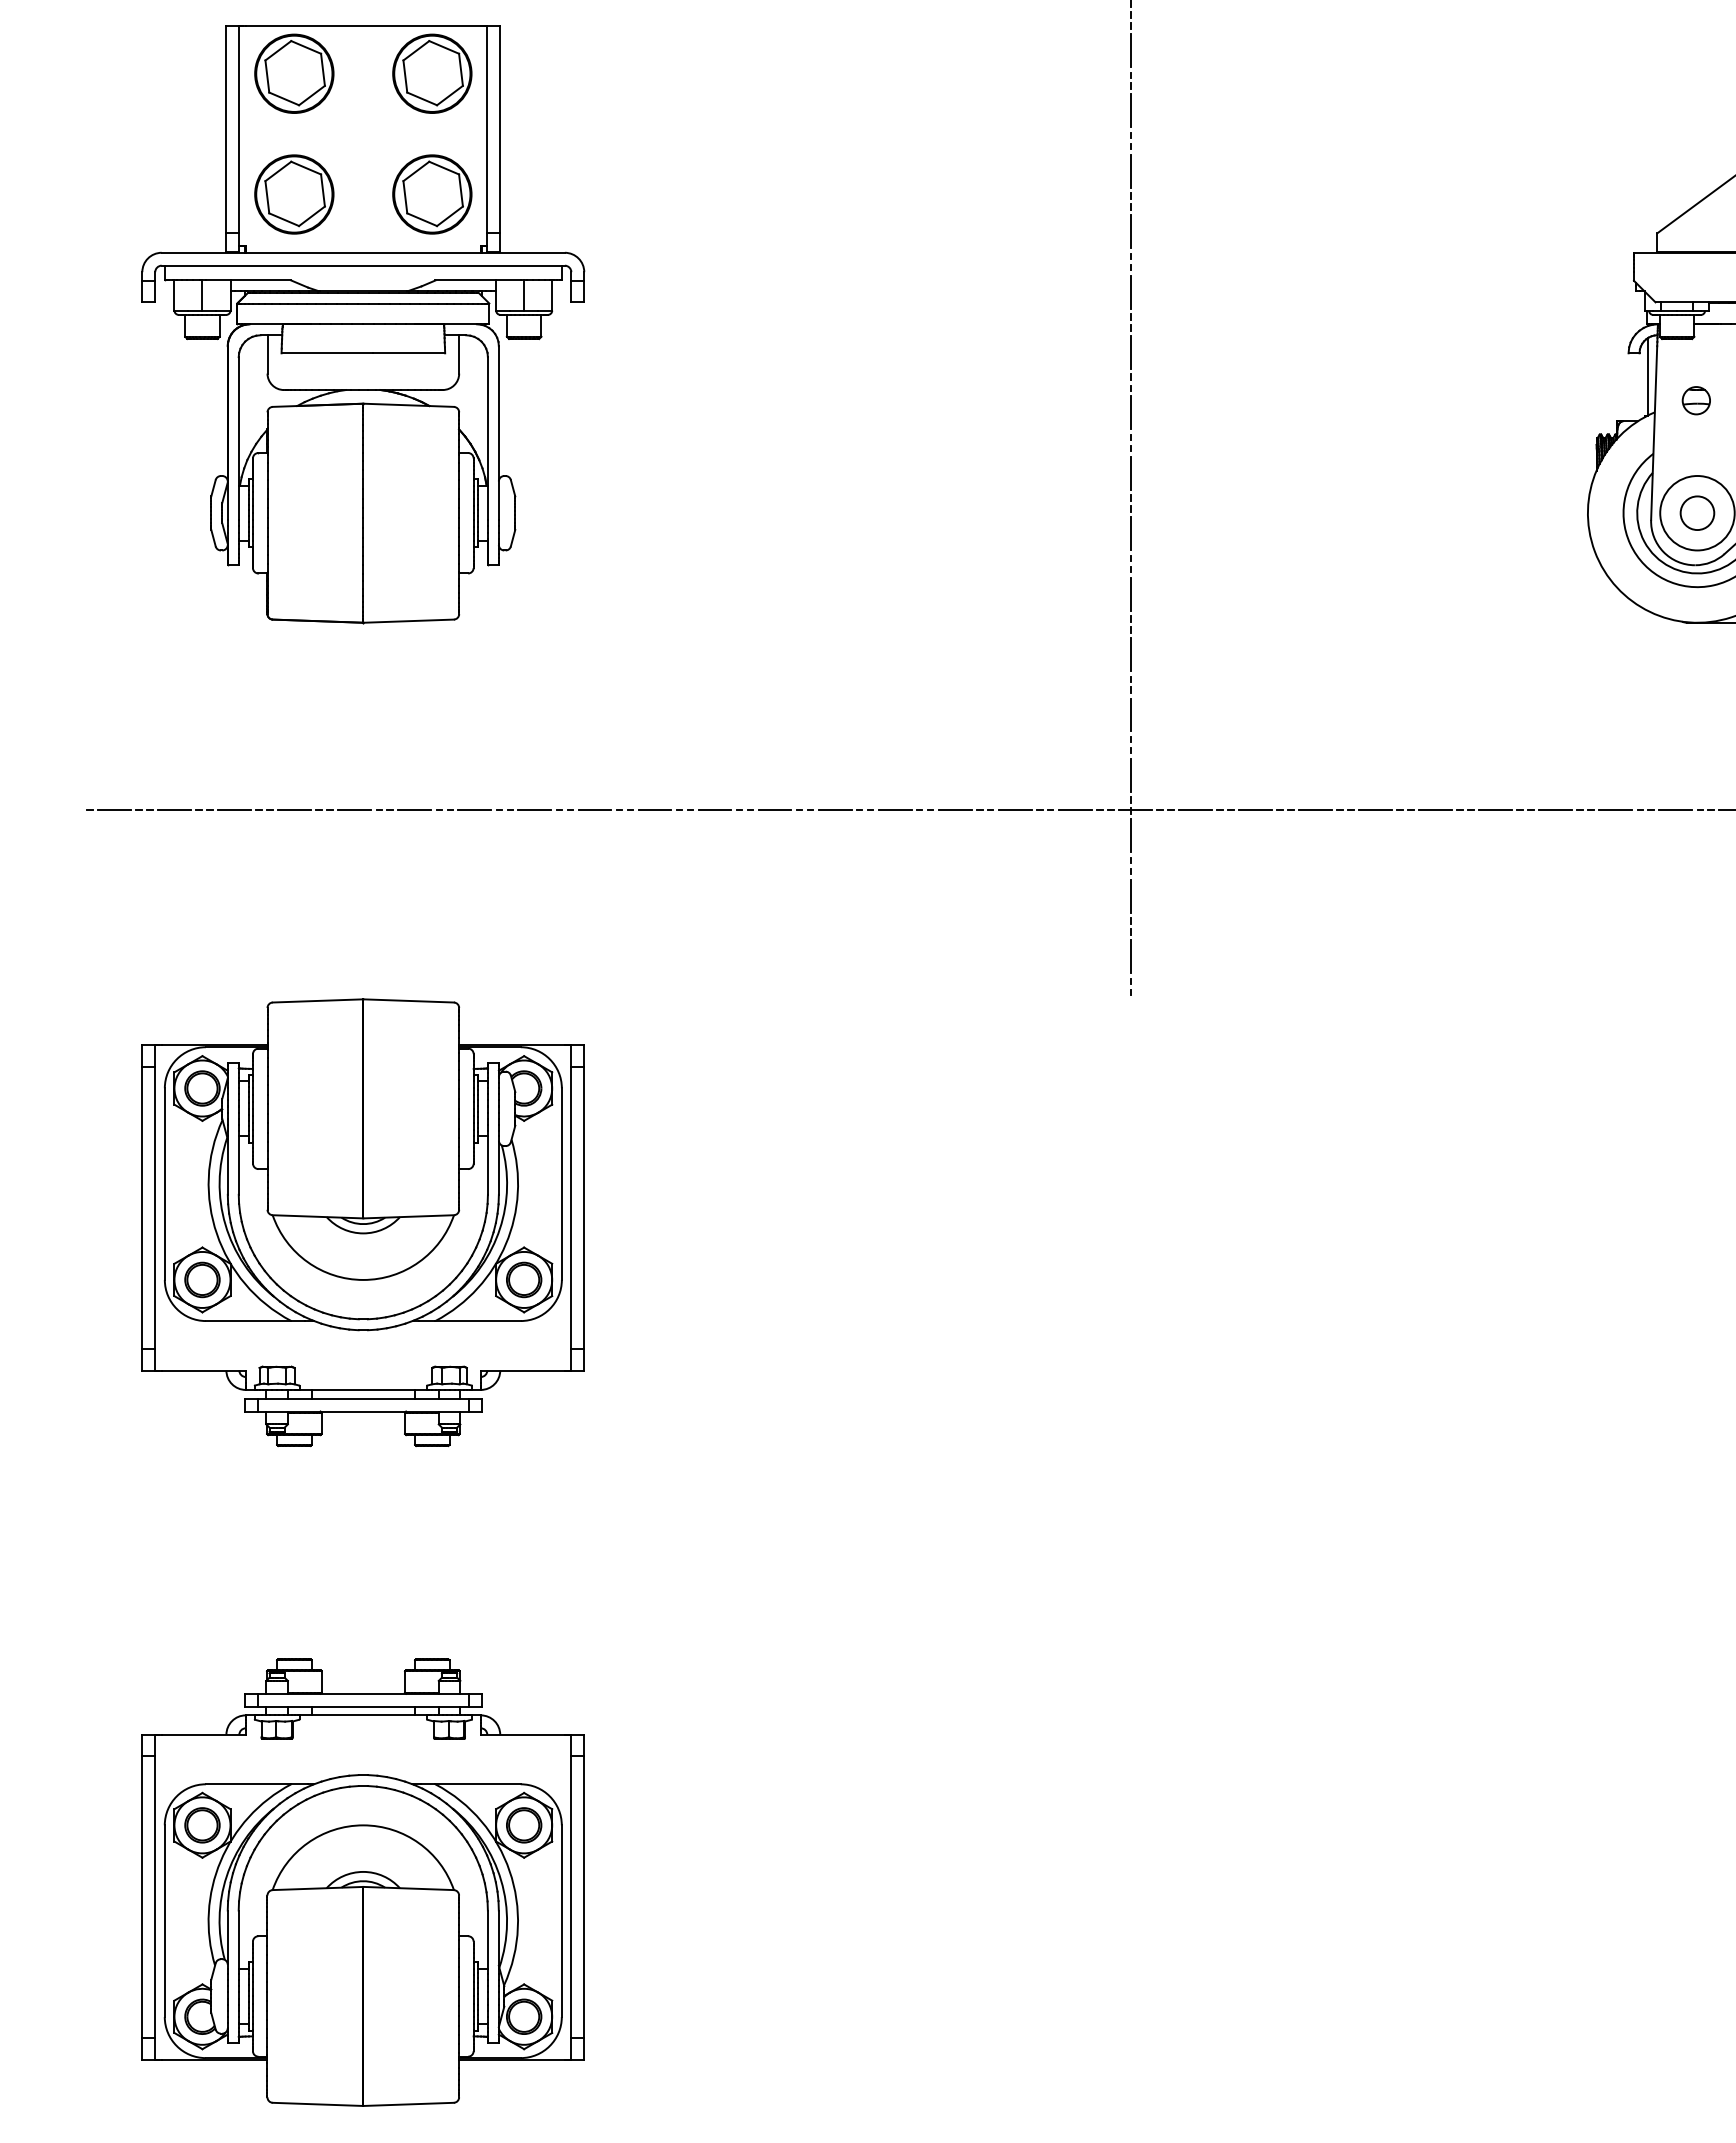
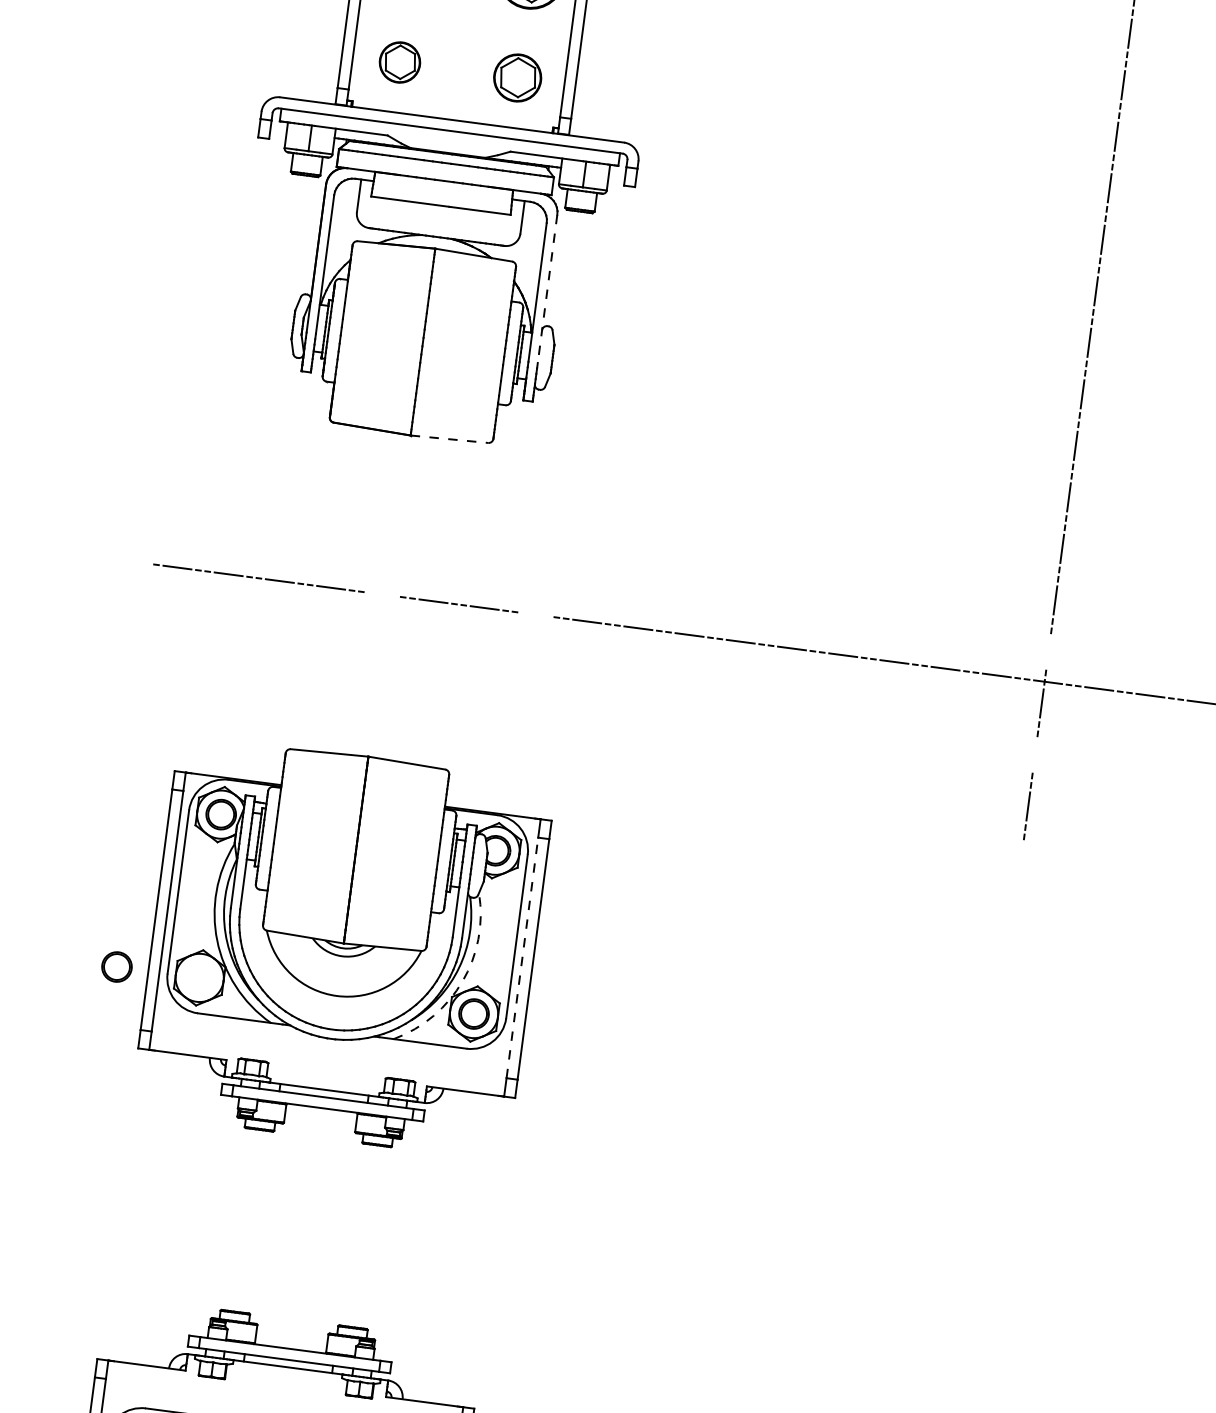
part: (294, 194) -> (400, 62), size x0.6
part: (432, 194) -> (517, 78), size x0.7
line: (498, 433) -> (547, 289), solid -> dashed
line: (409, 621) -> (450, 439), solid -> dashed
line: (1131, 774) -> (1048, 651), removed
line: (354, 810) -> (382, 594), removed
line: (534, 810) -> (535, 614), removed
line: (1131, 895) -> (1035, 754), removed
line: (571, 1207) -> (522, 957), solid -> dashed
arc: (505, 1244) -> (462, 981), solid -> dashed
part: (202, 1279) -> (117, 966), moved

